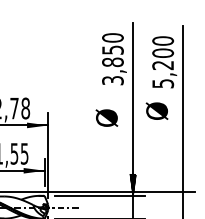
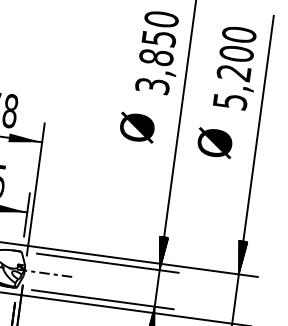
text: (106, 117) -> (136, 126), moved
hatch: (183, 180) -> (241, 256), added

